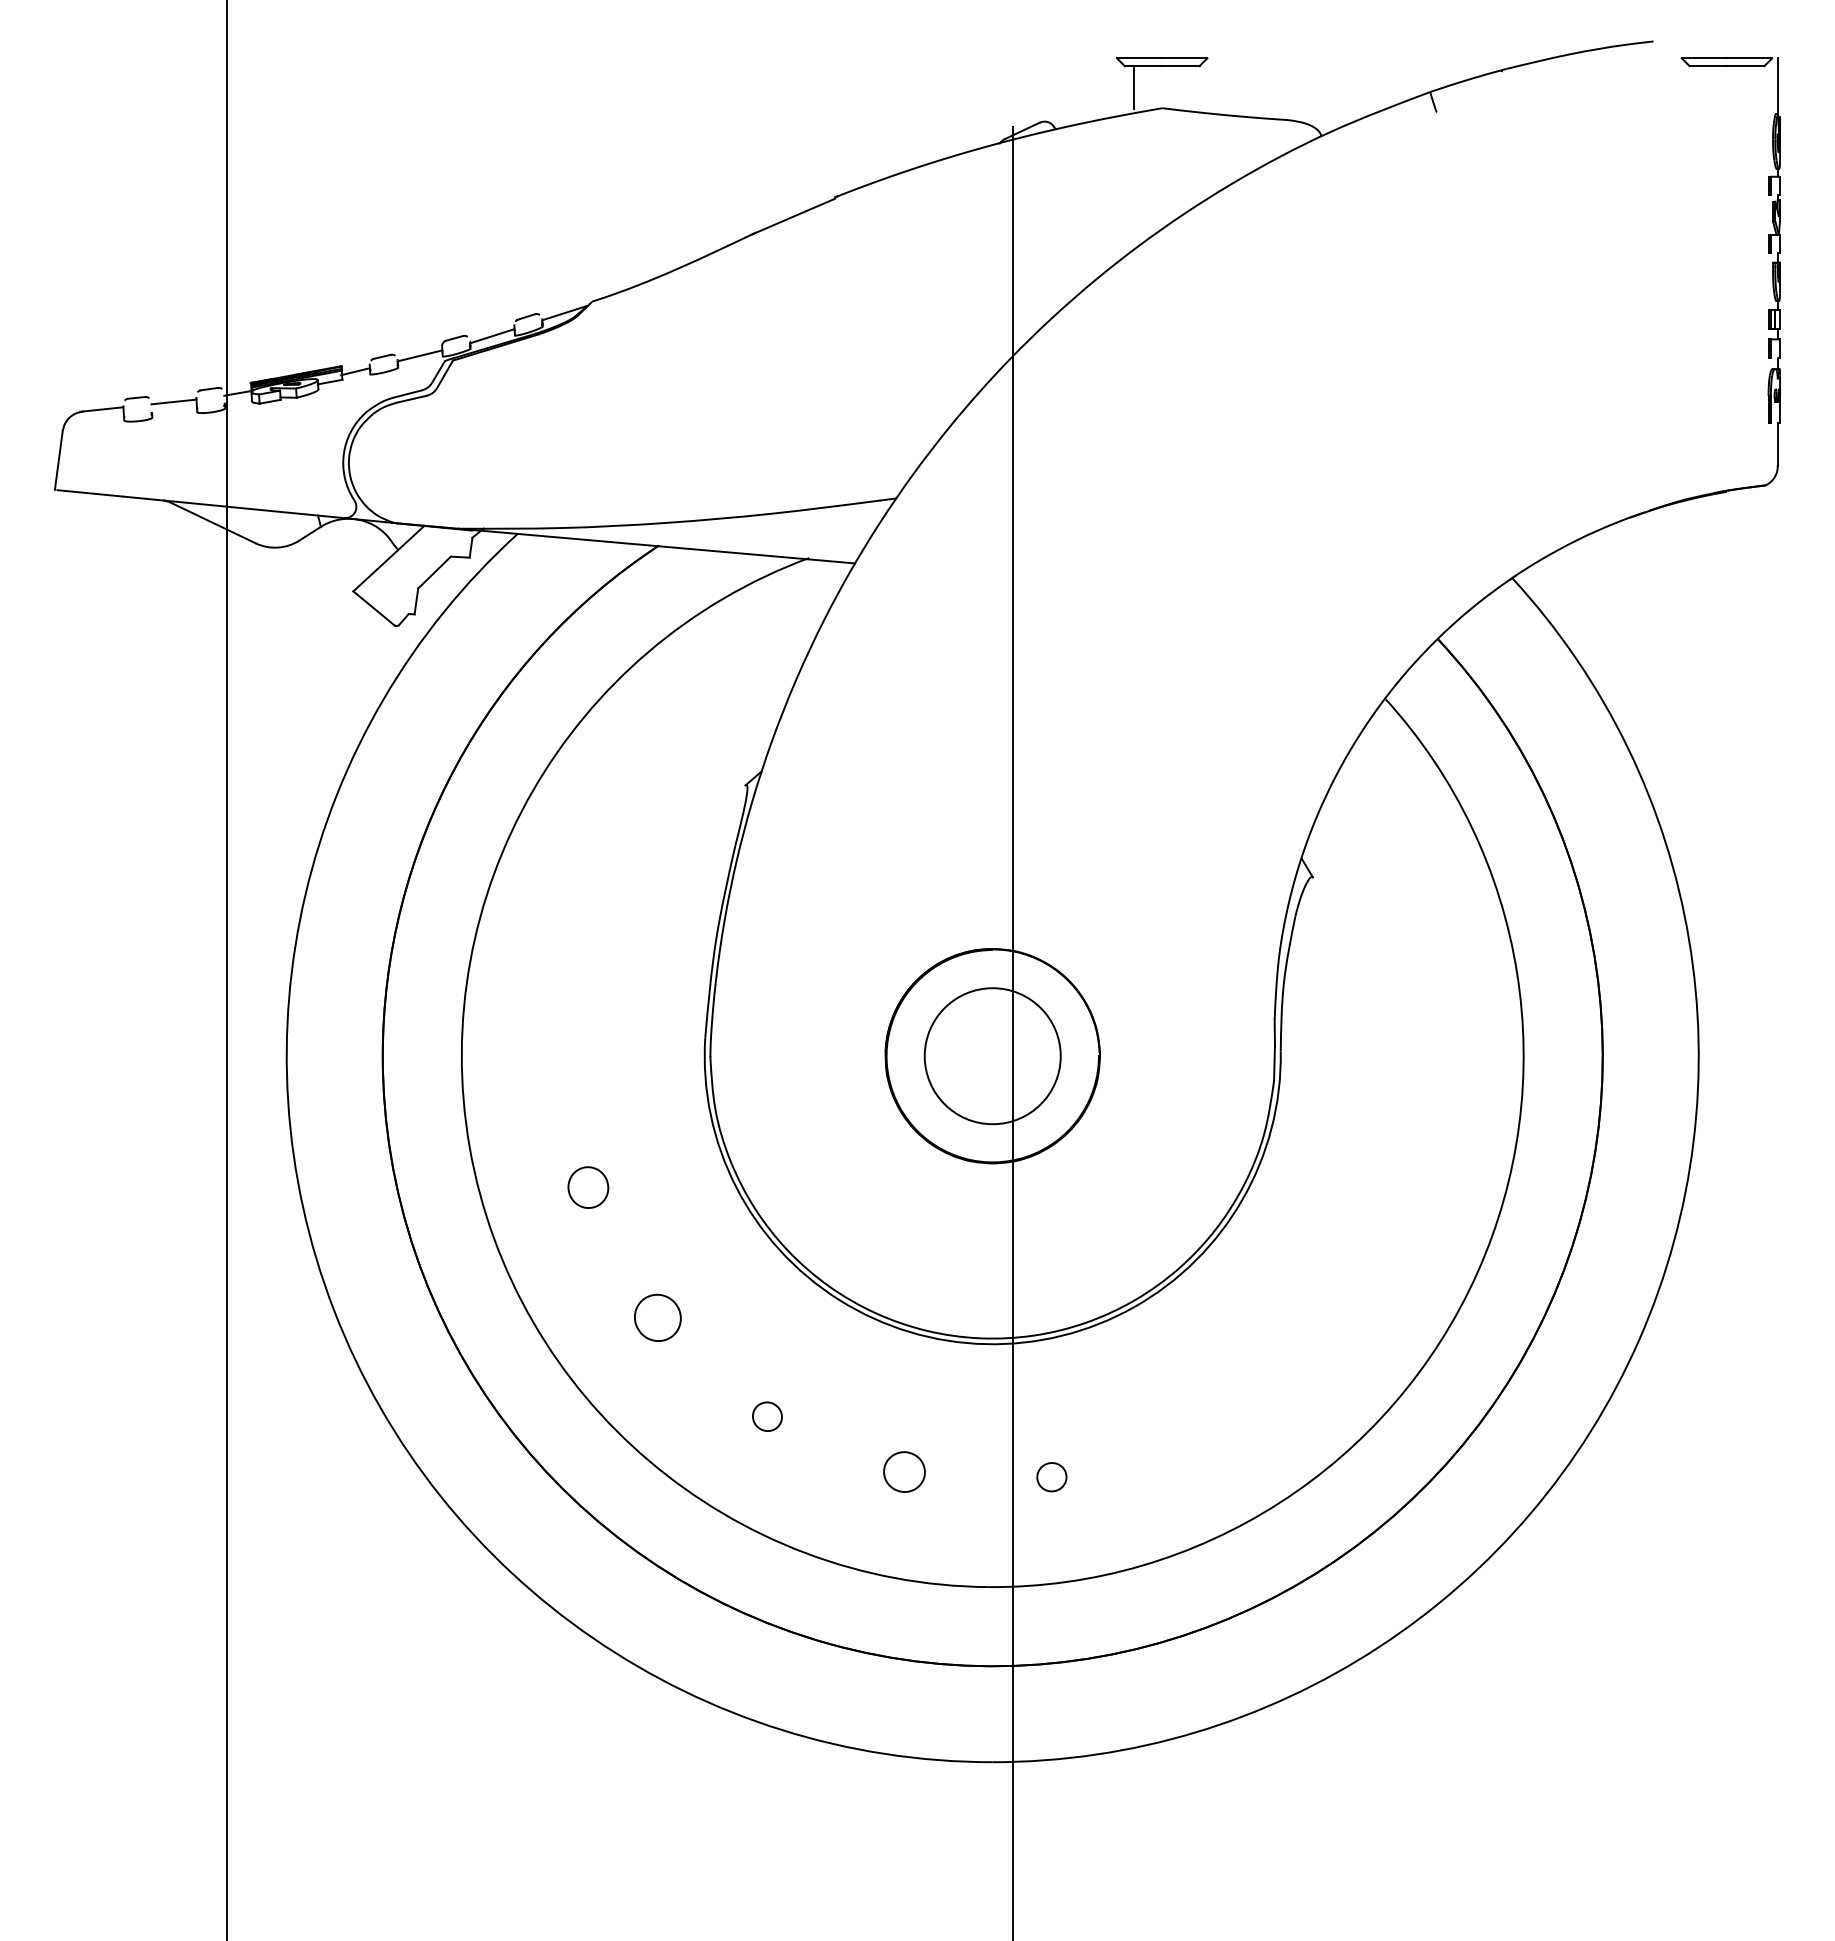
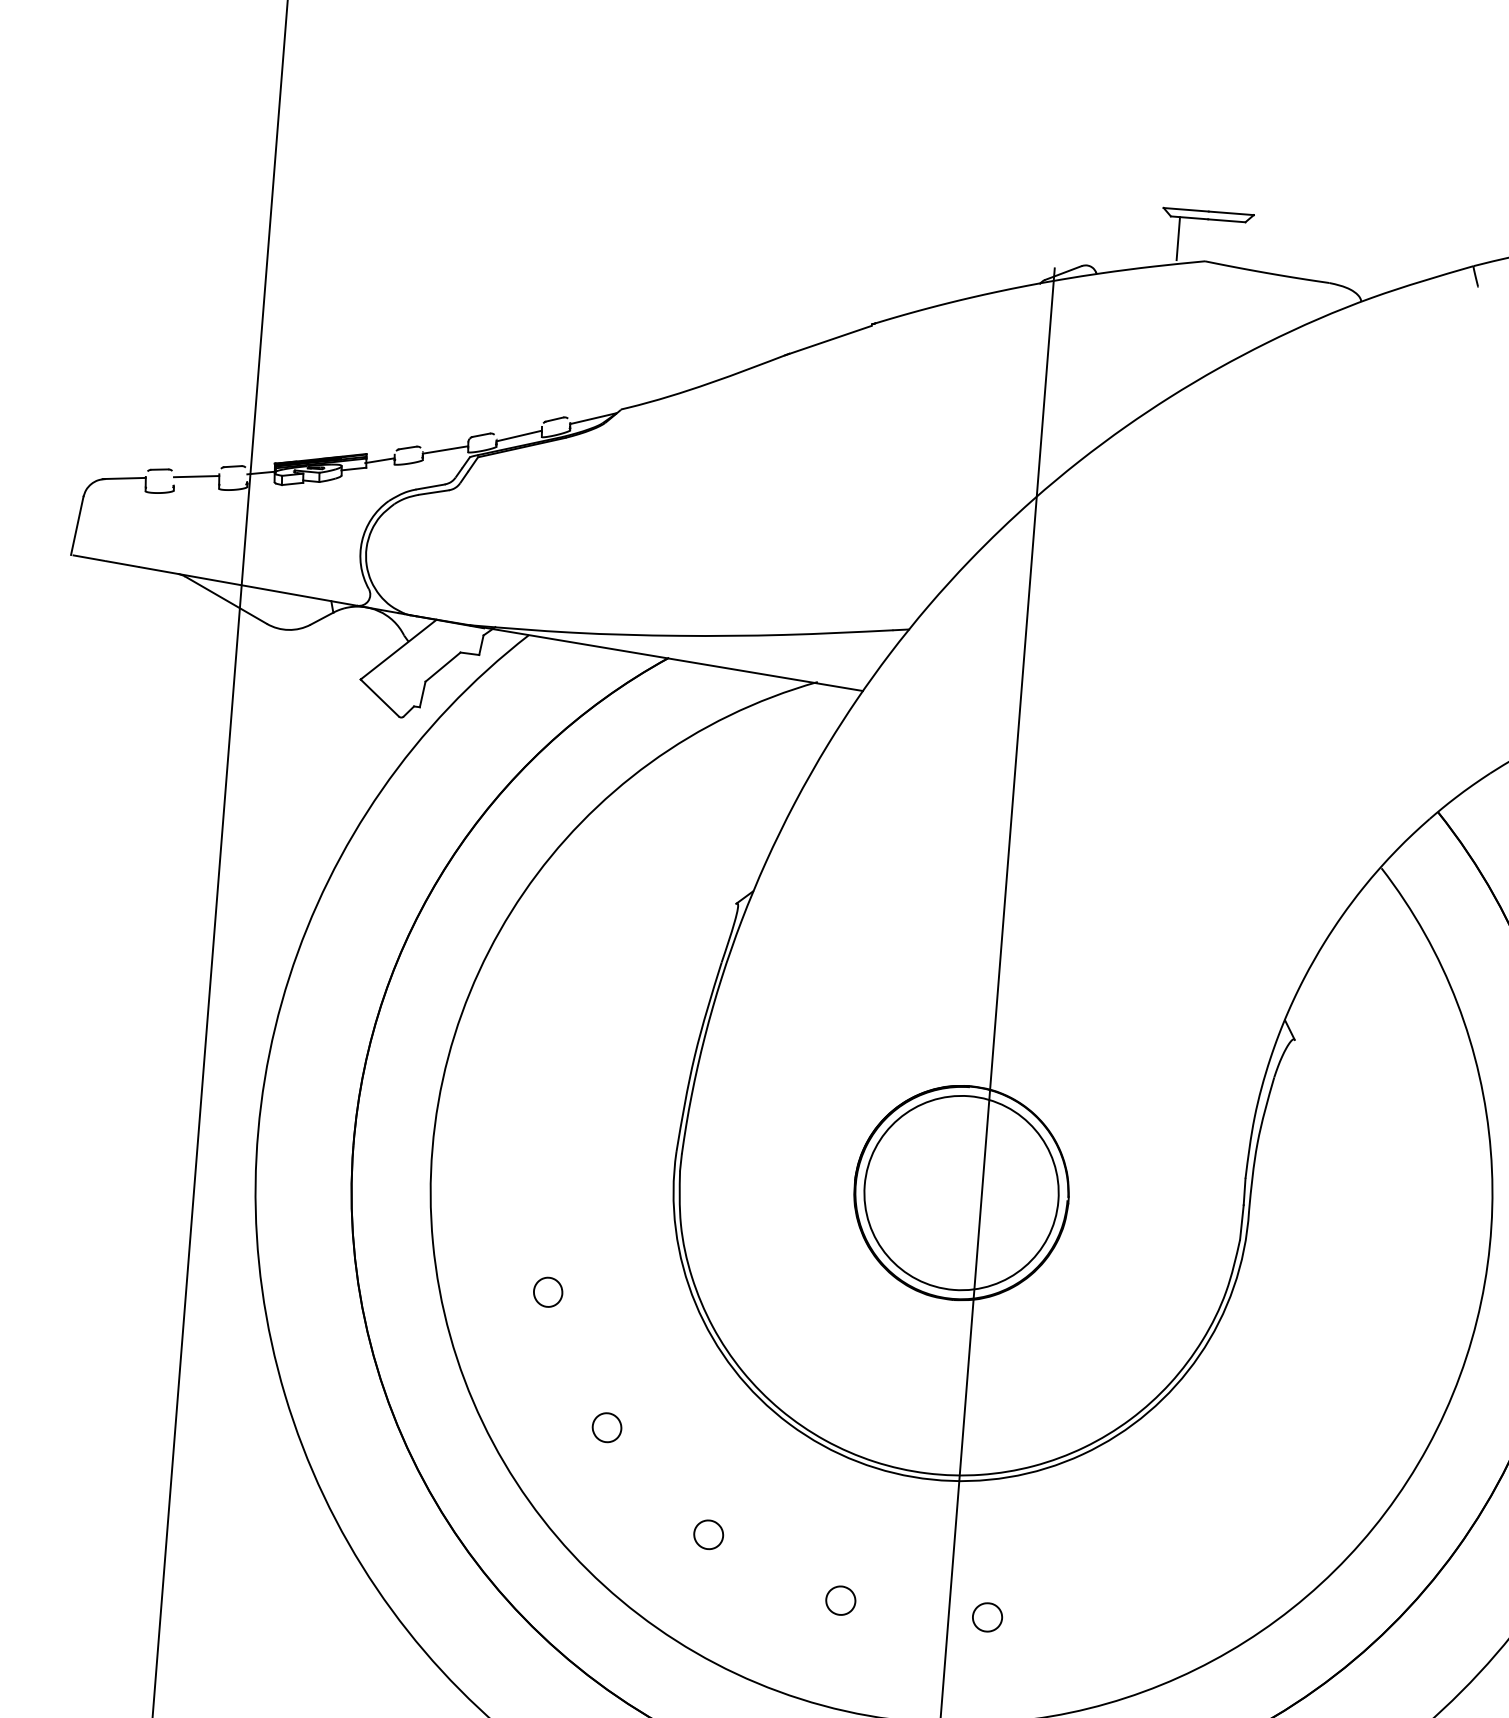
circle: (992, 1056) -> (961, 1193), size x1.43
part: (588, 1187) -> (548, 1292), size x0.71
part: (657, 1317) -> (606, 1427), size x0.62
part: (903, 1471) -> (840, 1600), size x0.71

